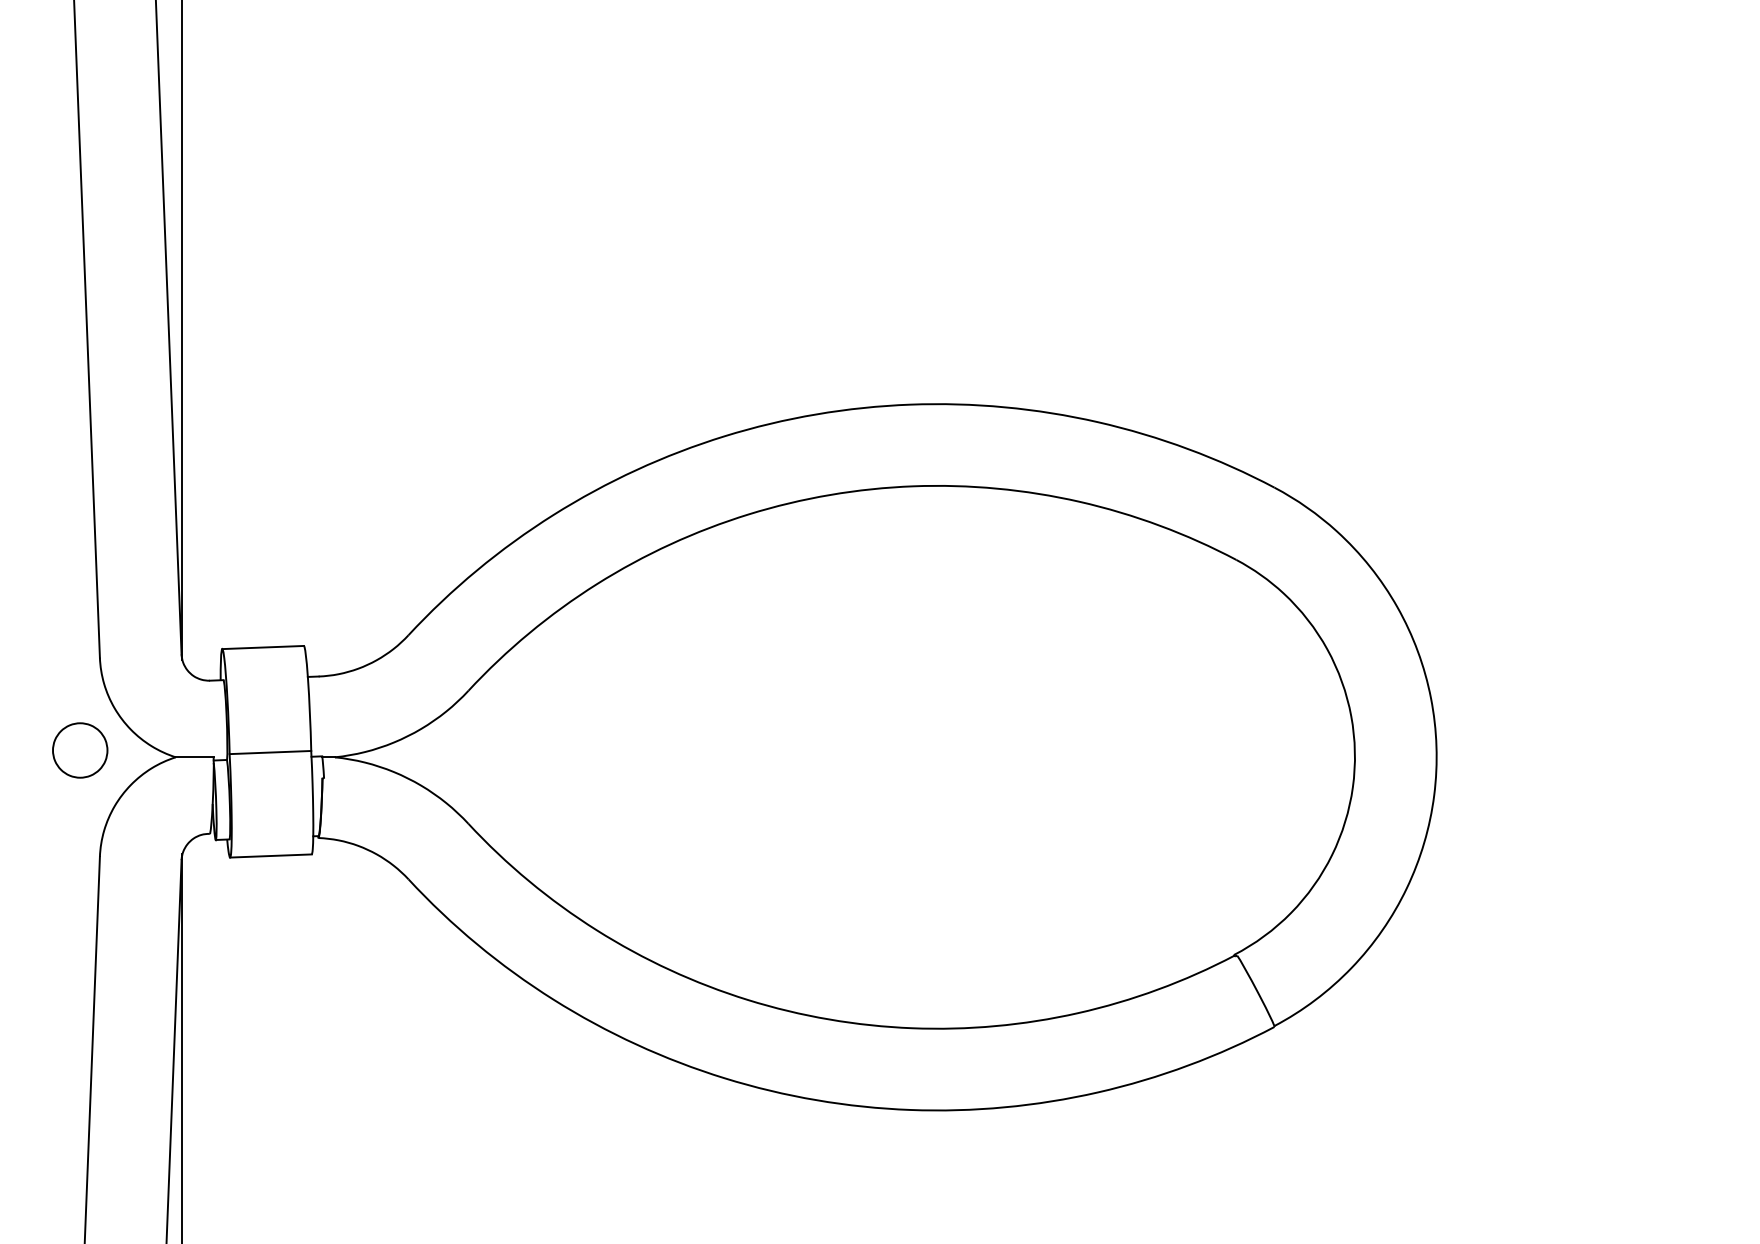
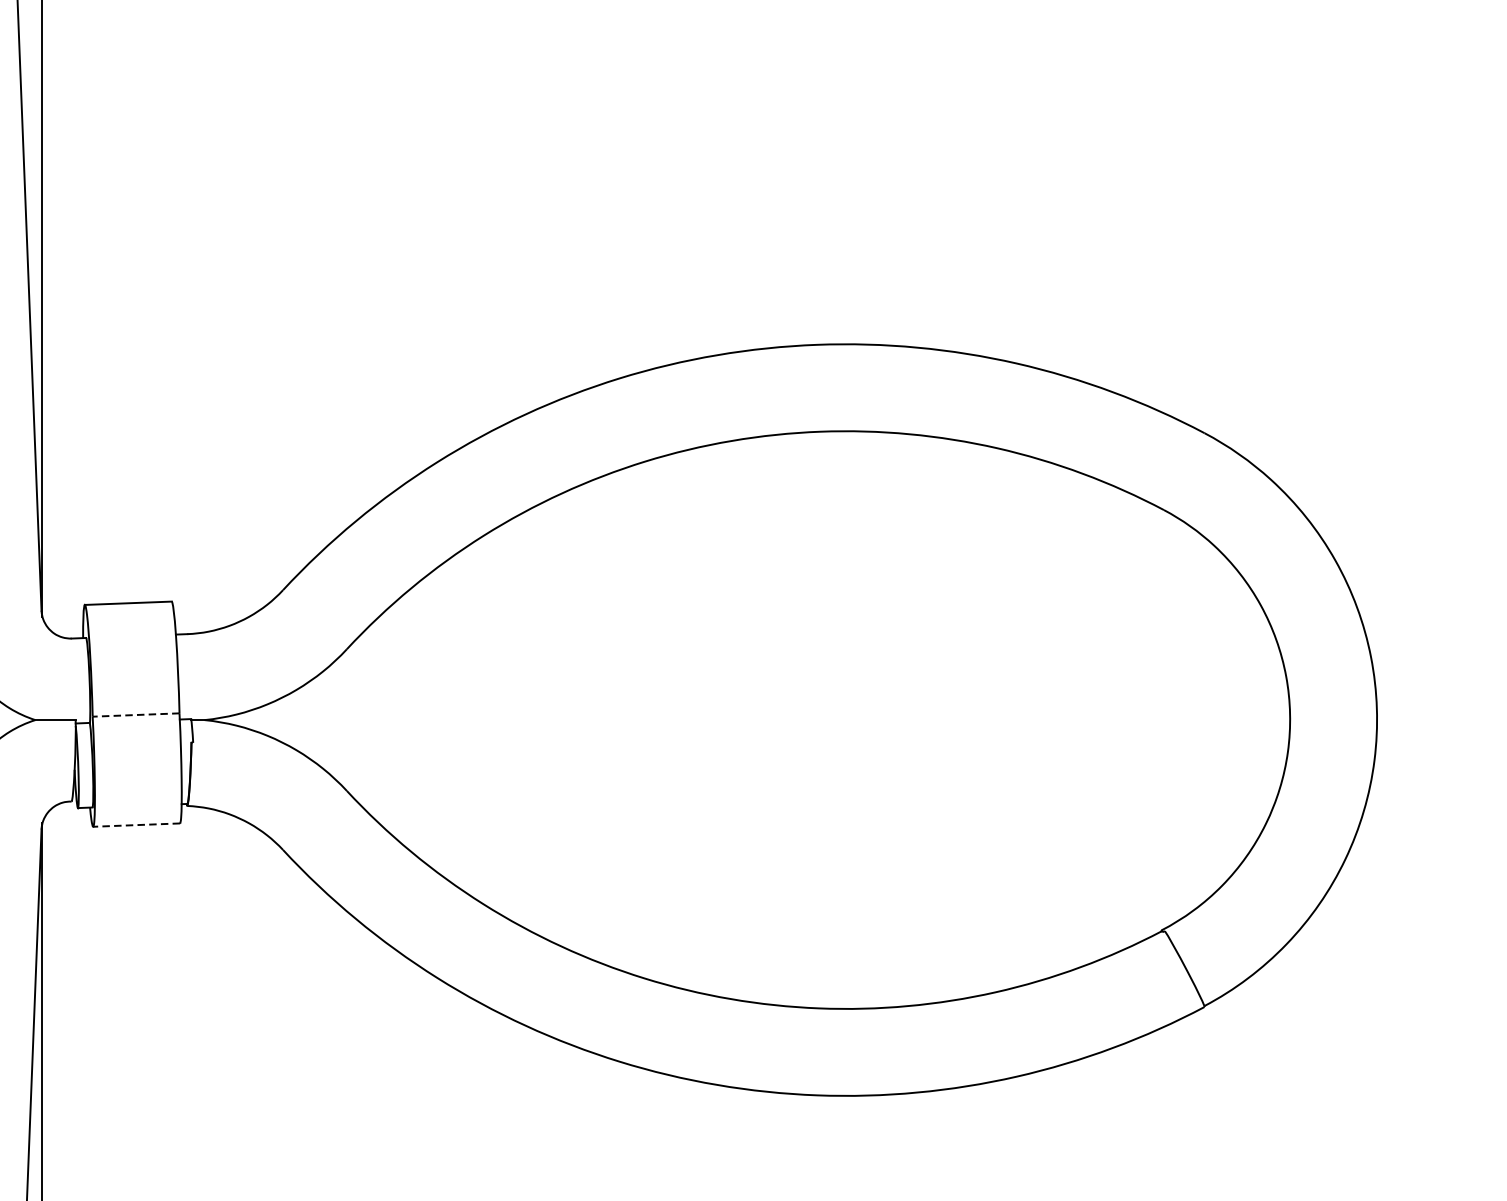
line: (270, 752) -> (136, 714), solid -> dashed
line: (270, 856) -> (136, 825), solid -> dashed

